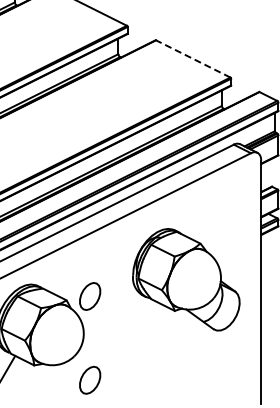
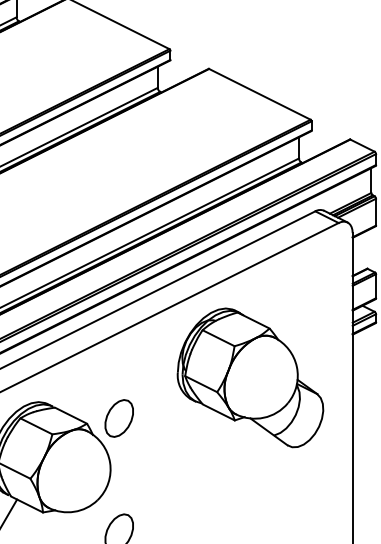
line: (193, 58) -> (260, 93), dashed -> solid
part: (186, 279) -> (250, 377), moved

